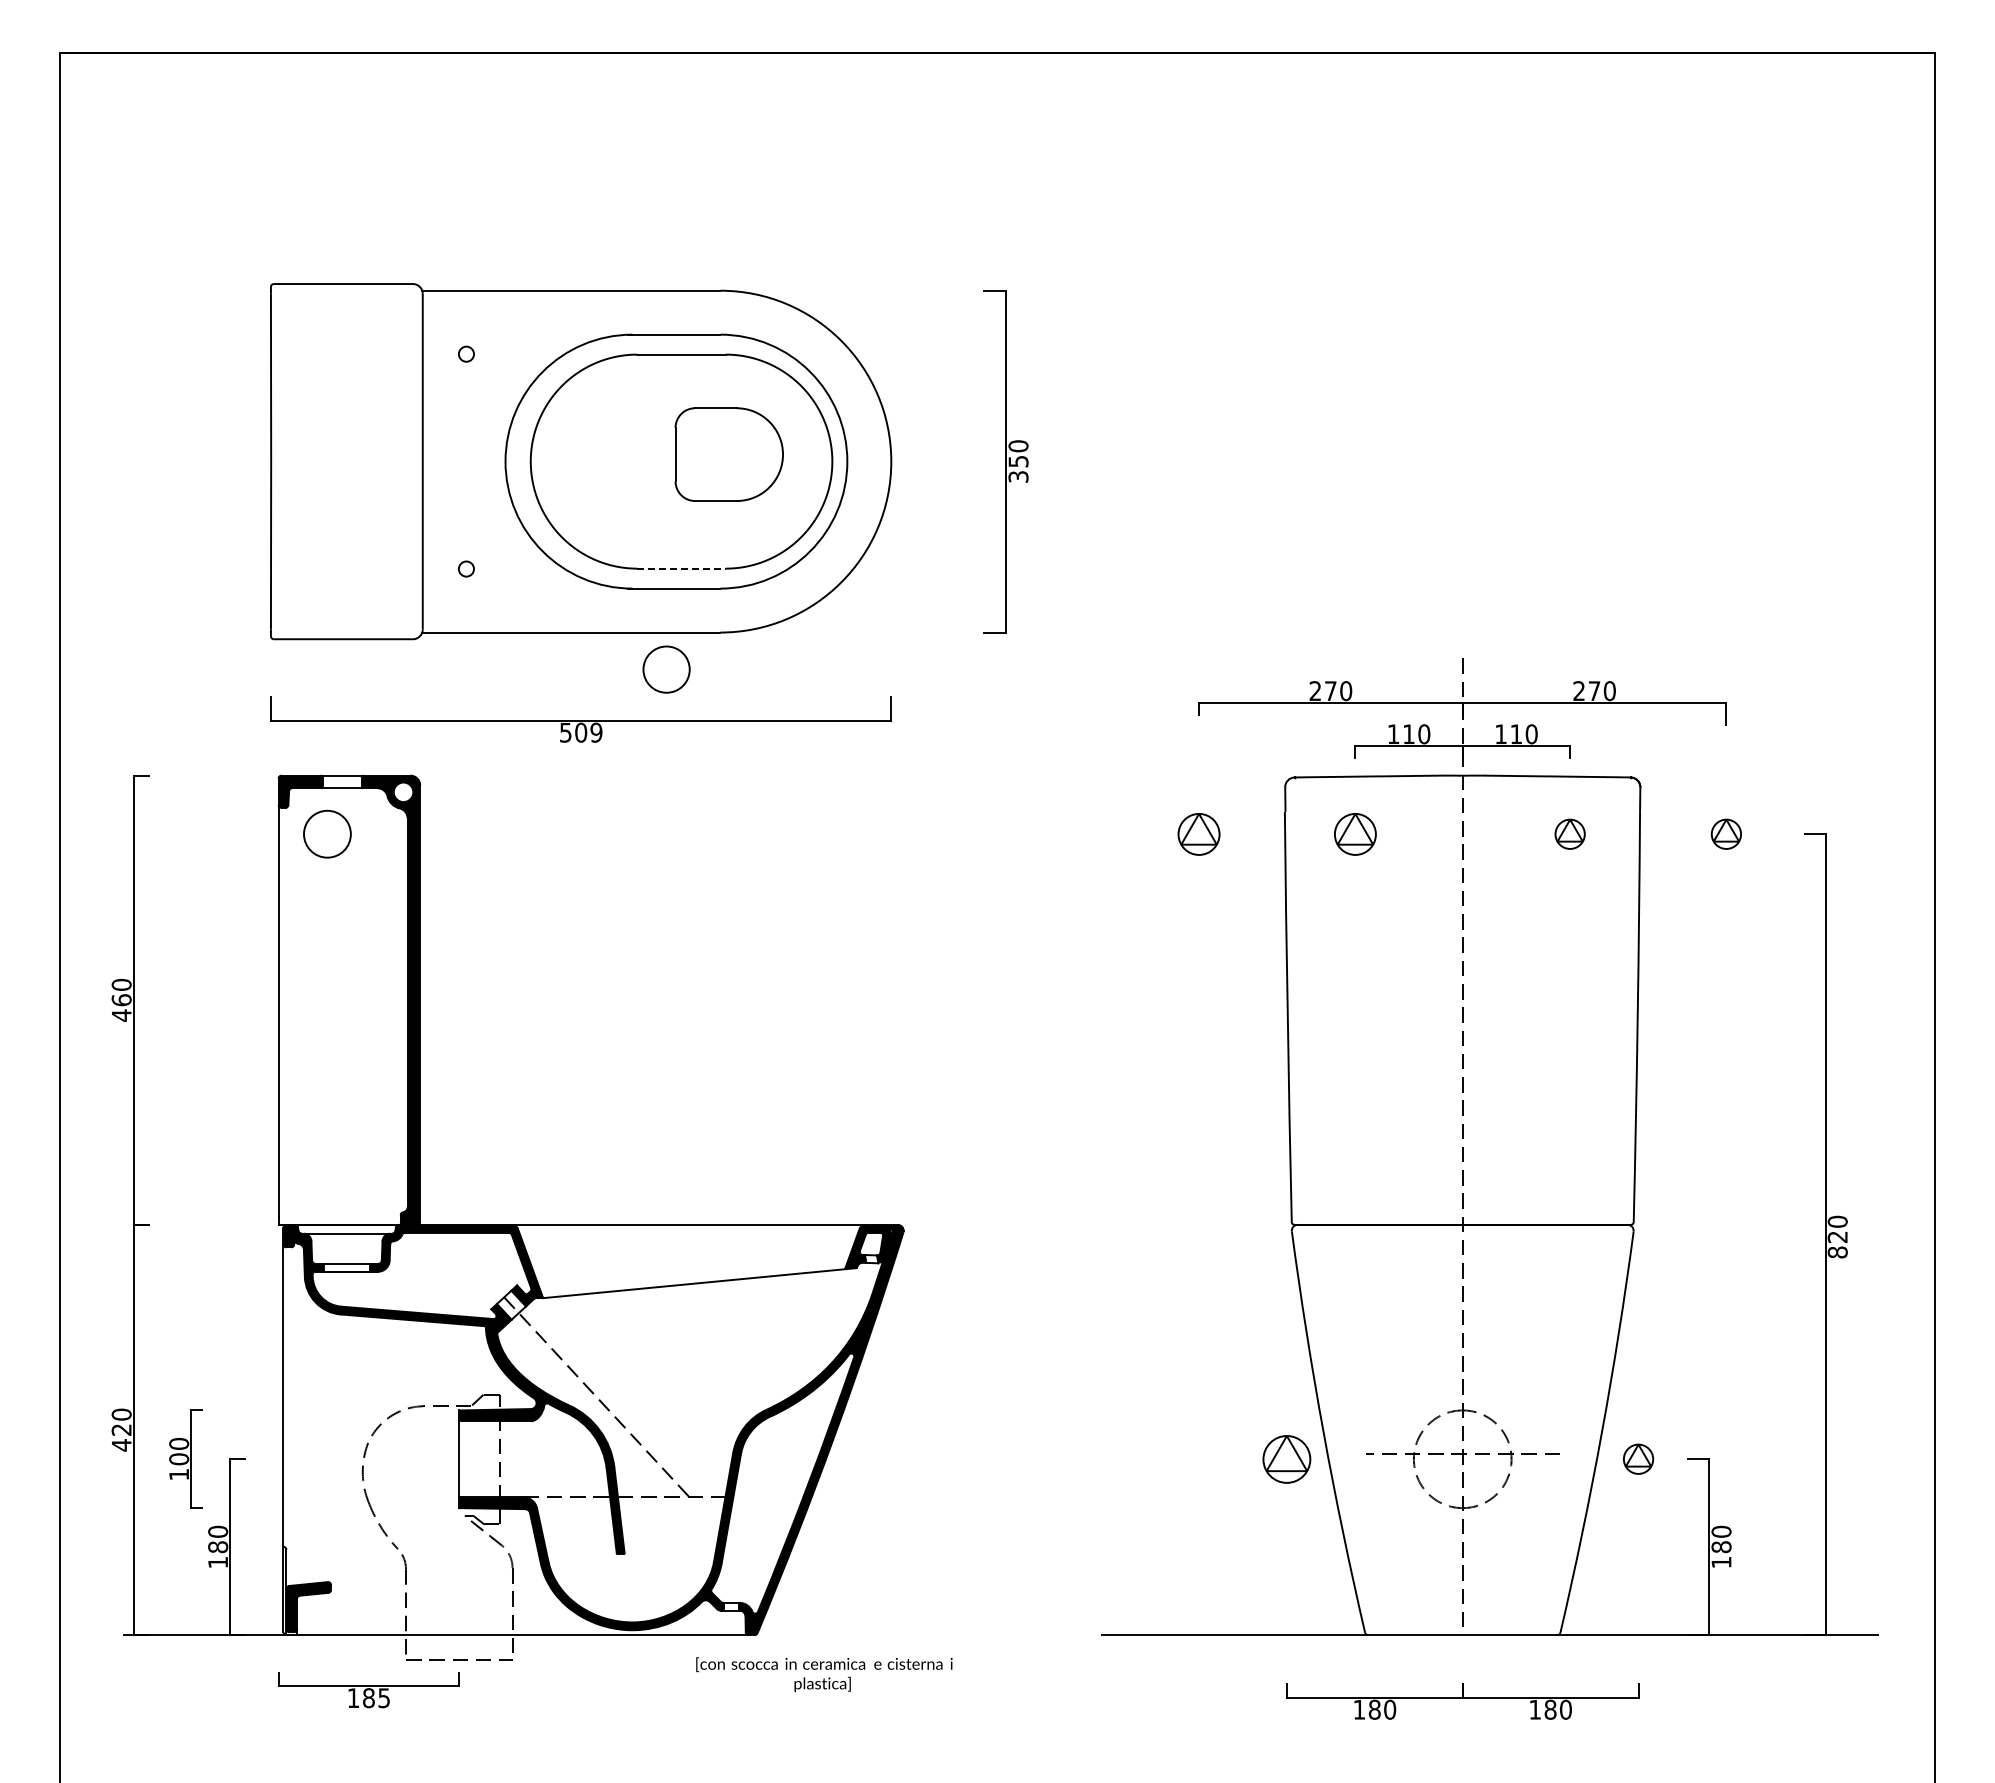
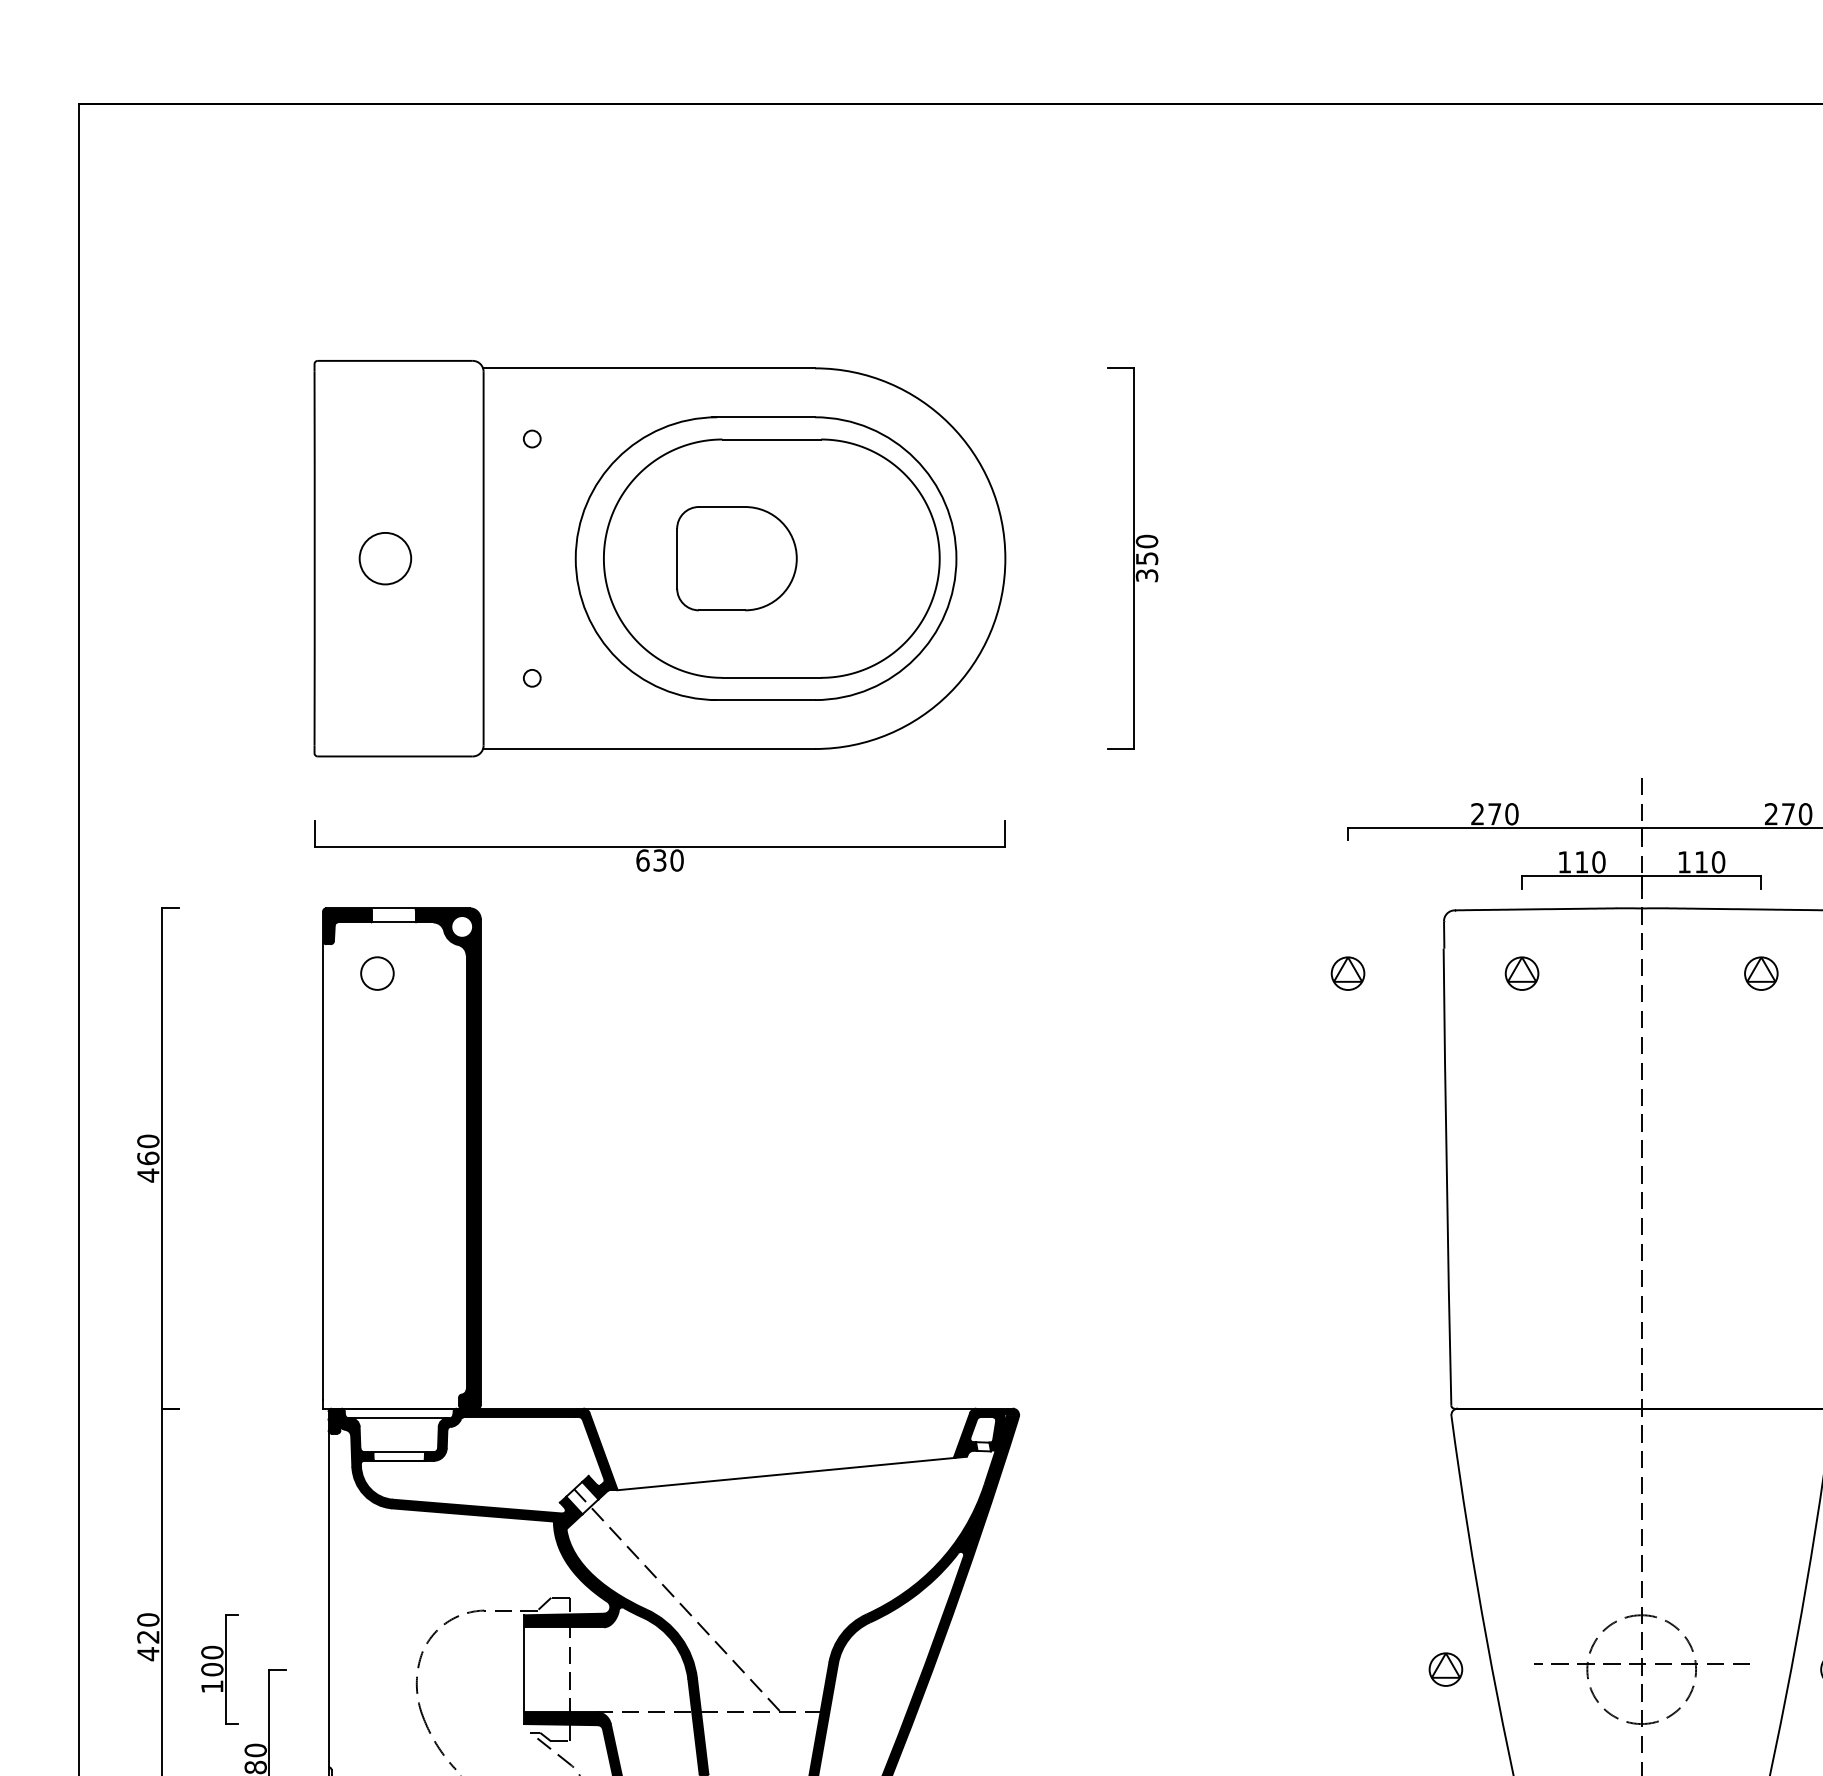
part: (728, 454) -> (736, 558), moved
line: (682, 568) -> (772, 677), dashed -> solid
circle: (666, 669) -> (385, 558), moved
text: (581, 732) -> (660, 860), 509 -> 630
circle: (327, 833) -> (377, 972), size x0.62
part: (1198, 833) -> (1347, 972), size x0.71
part: (1354, 833) -> (1521, 972), size x0.71
part: (1286, 1458) -> (1445, 1668), size x0.62

